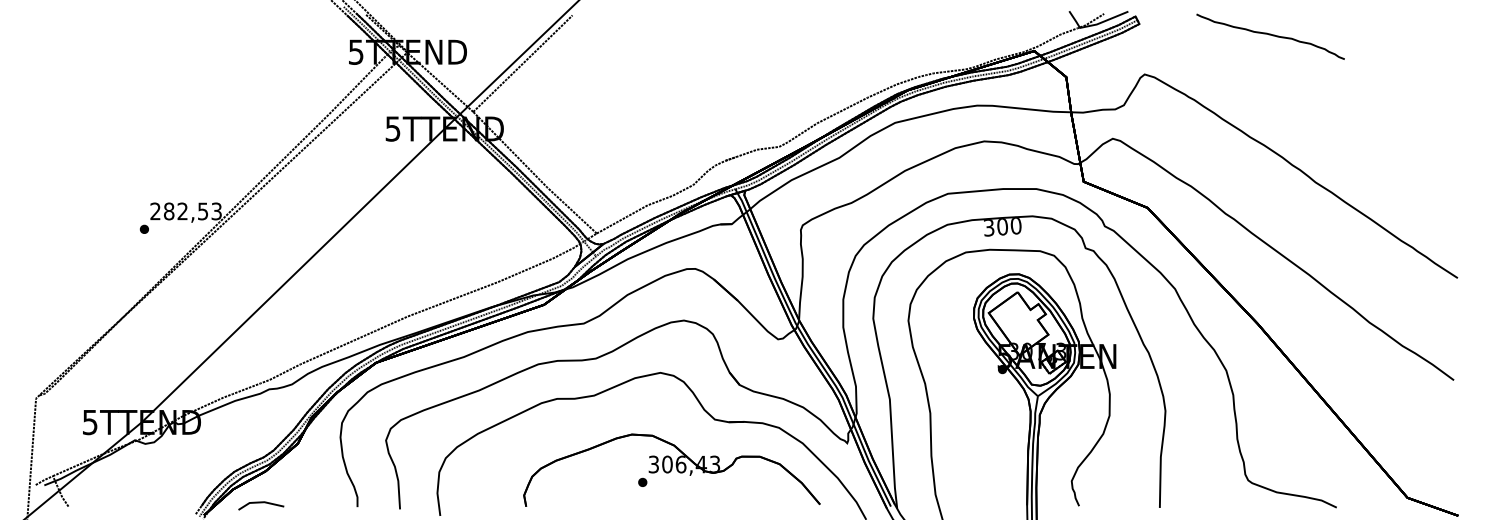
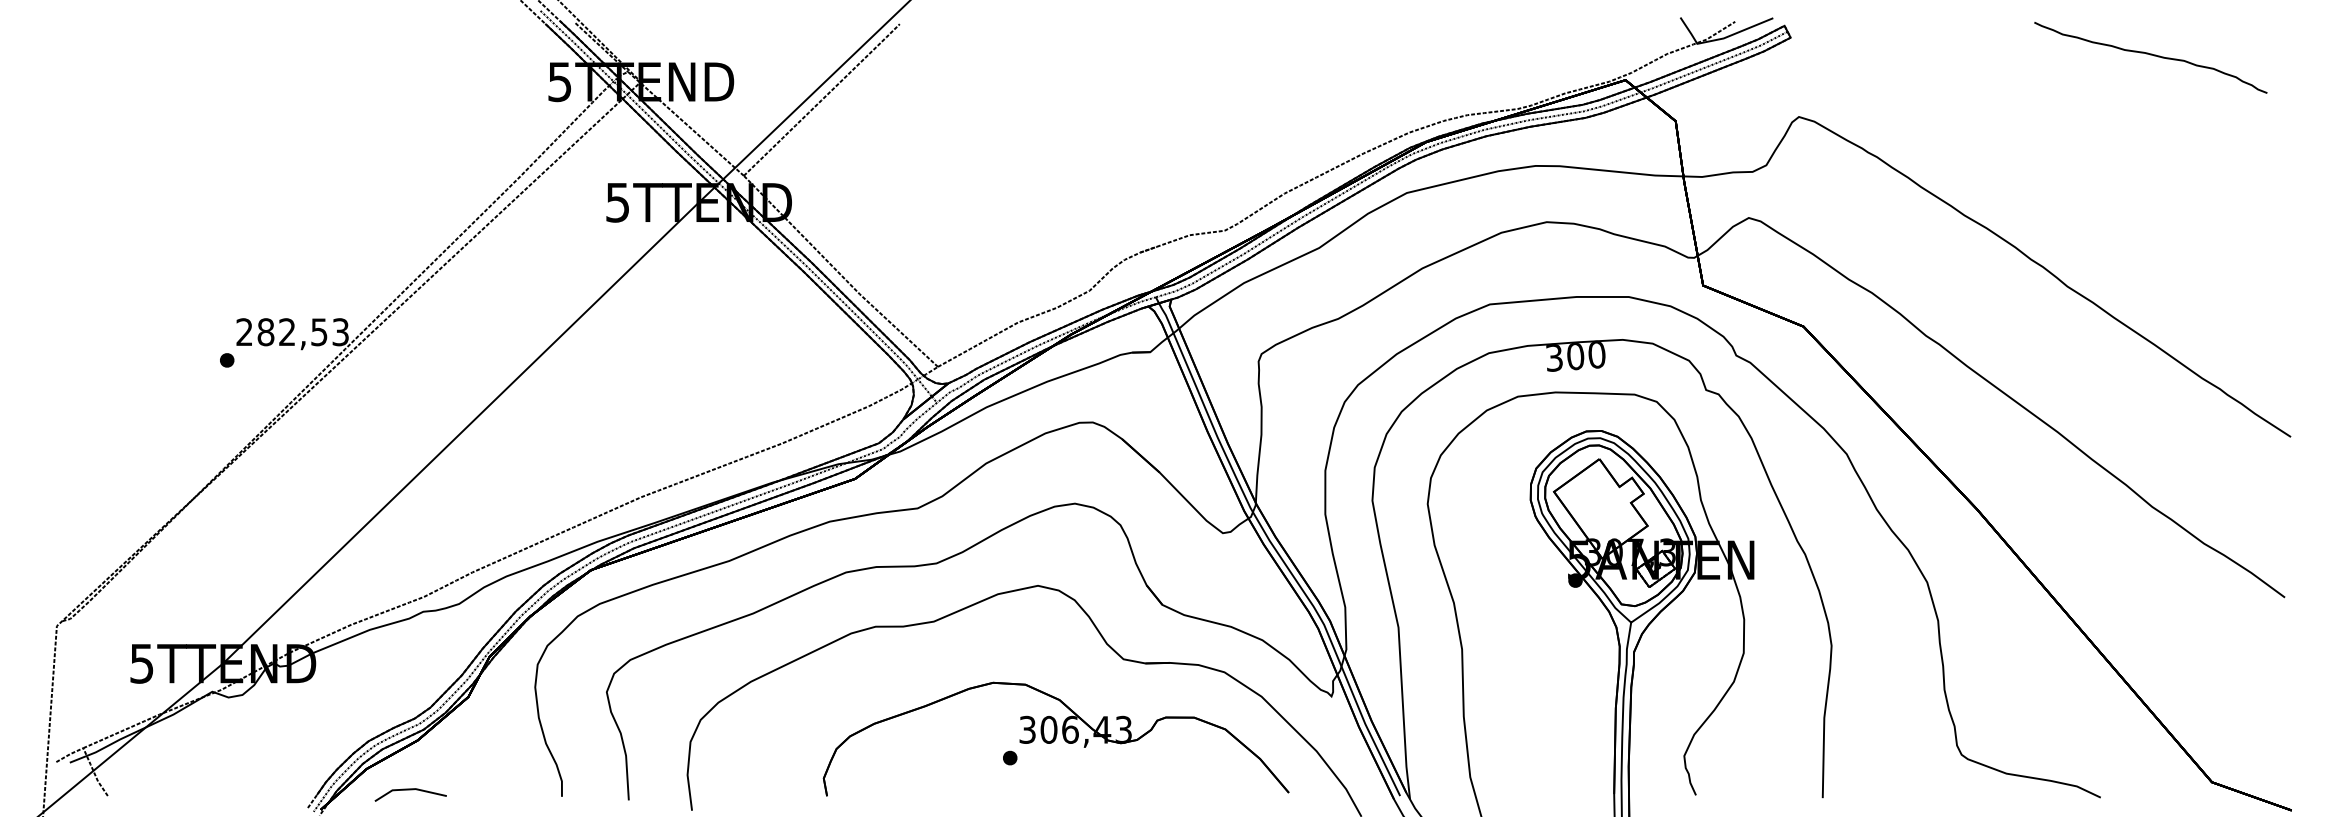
curve: (1270, 35) -> (2150, 55), moved

